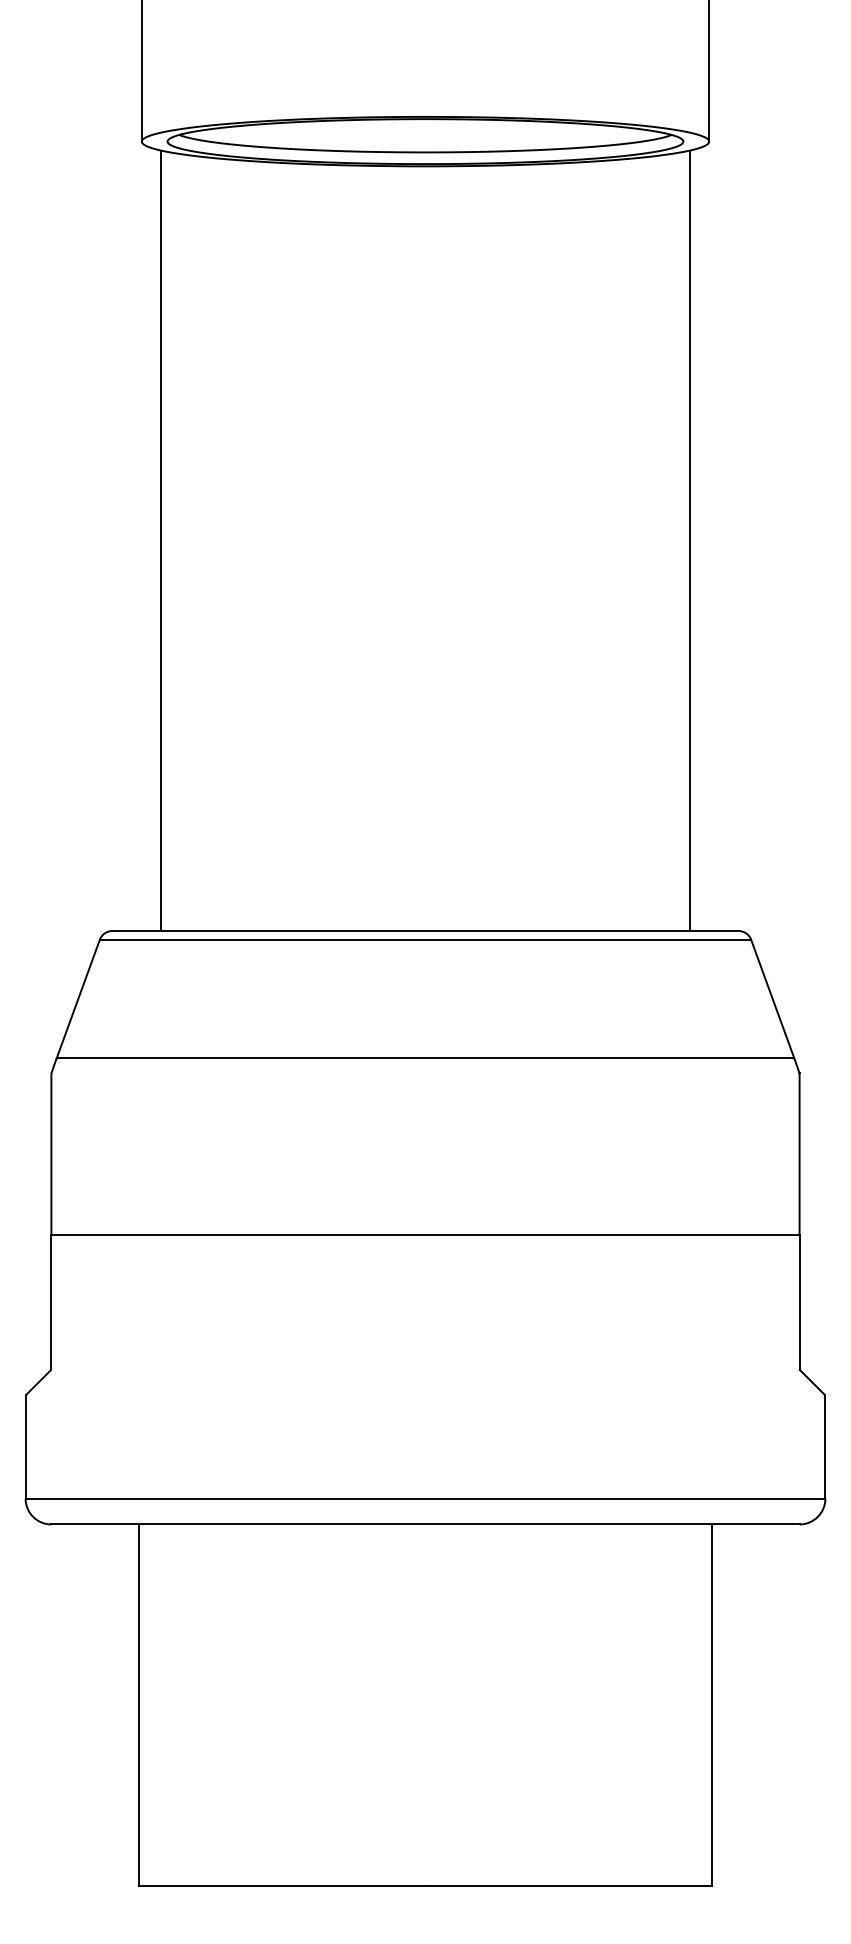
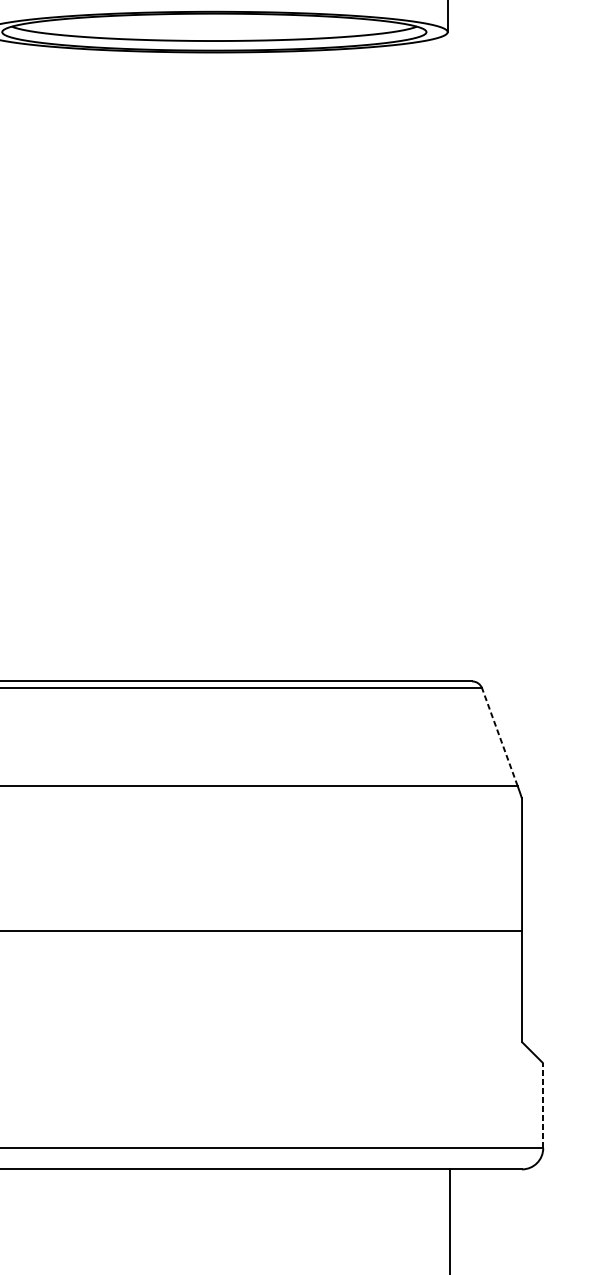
line: (689, 540) -> (431, 360), removed
line: (772, 998) -> (499, 736), solid -> dashed
line: (825, 1447) -> (543, 1106), solid -> dashed

